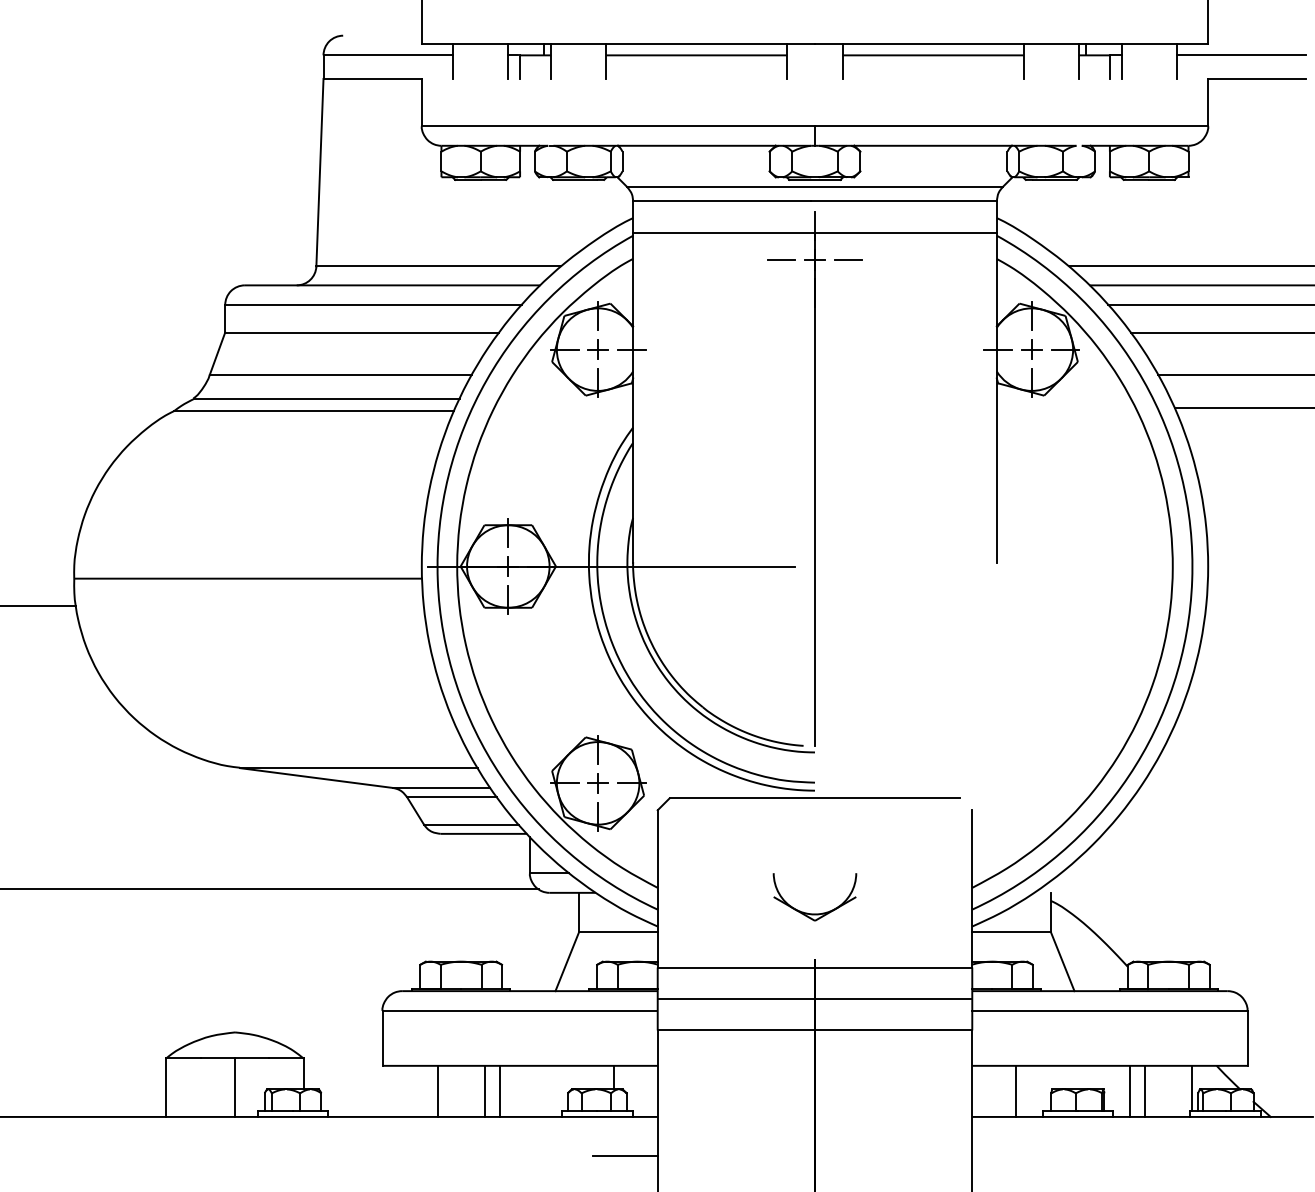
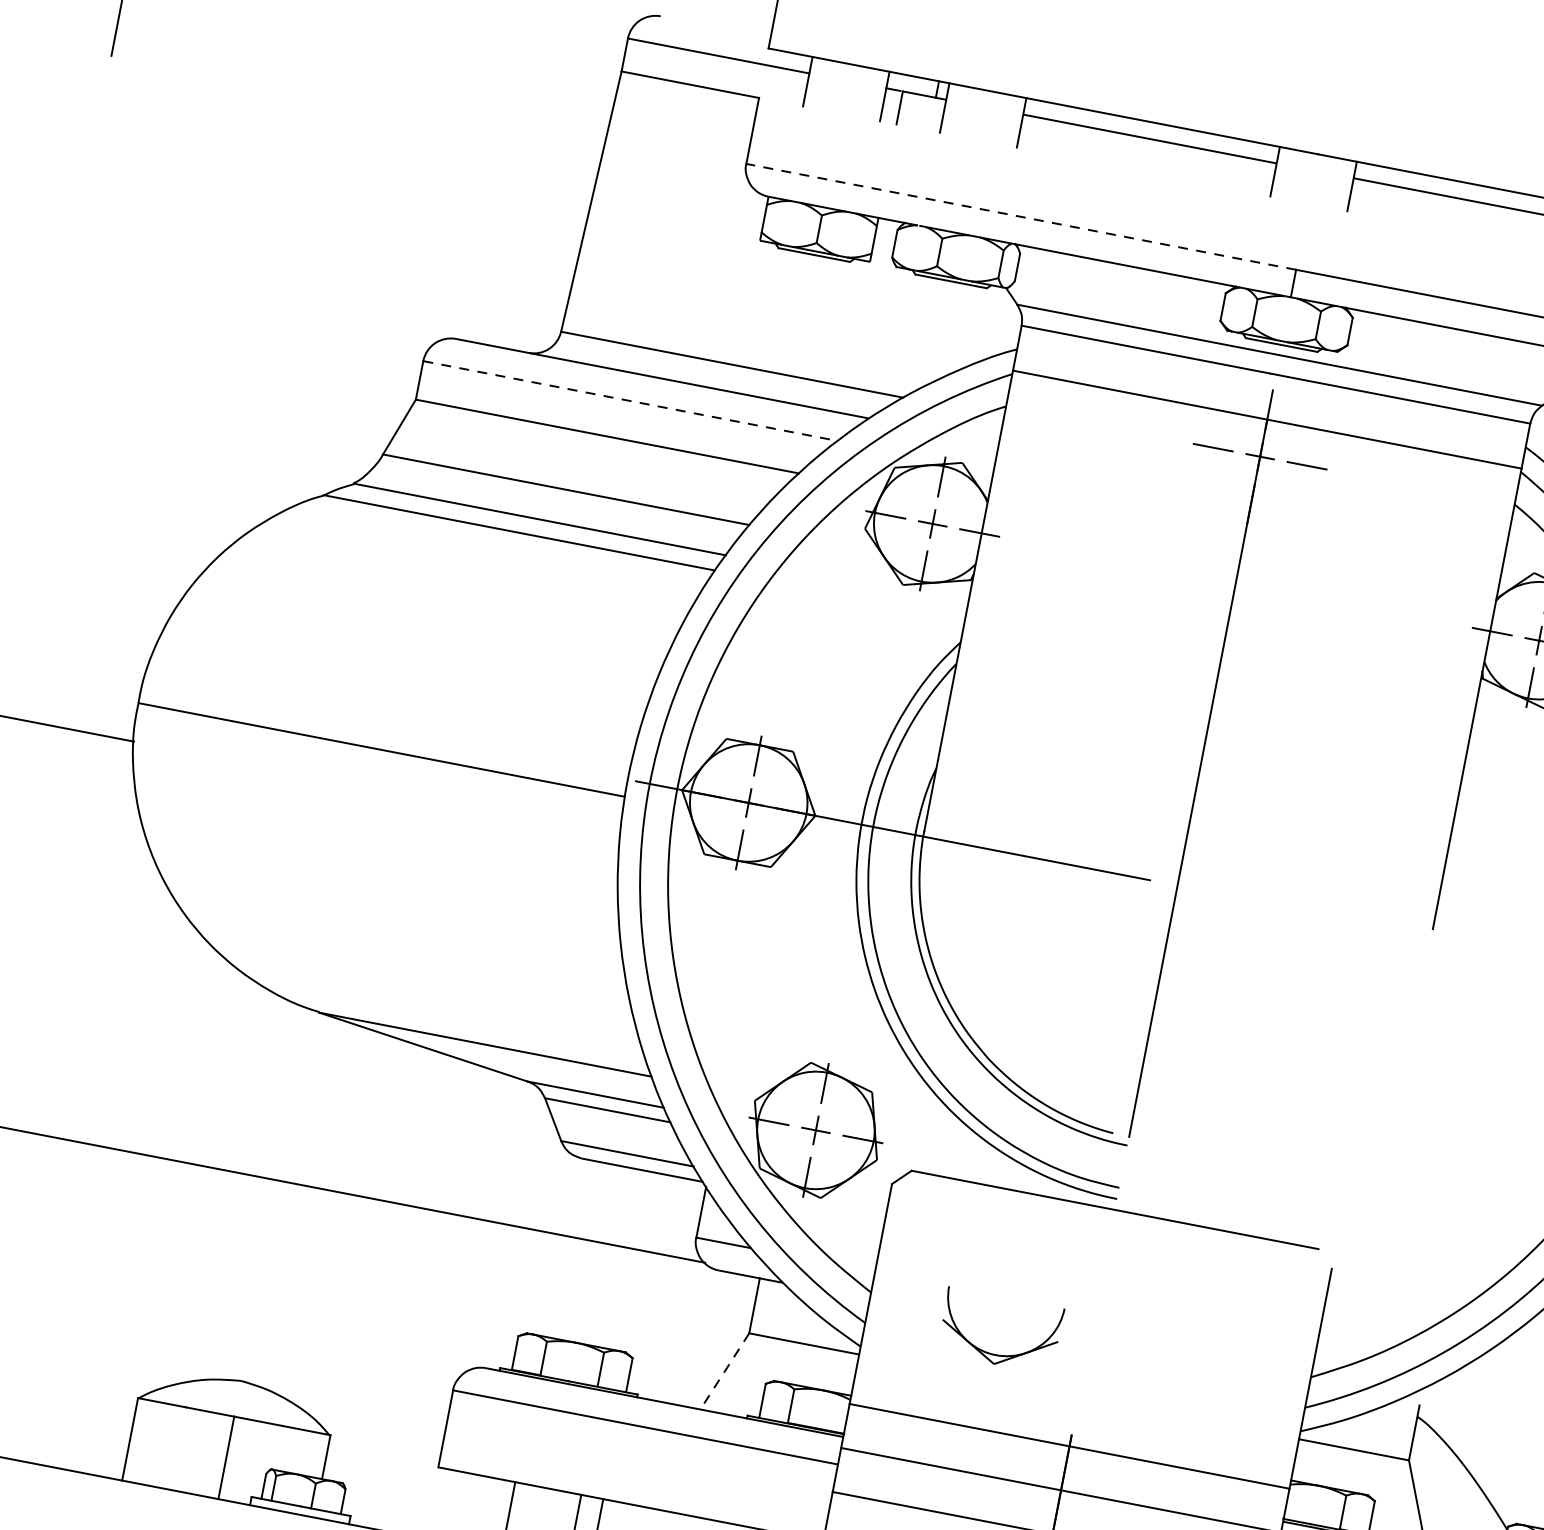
line: (618, 126) -> (1021, 217), solid -> dashed
line: (374, 305) -> (631, 401), solid -> dashed
part: (814, 913) -> (995, 1353), moved
line: (567, 961) -> (725, 1371), solid -> dashed

